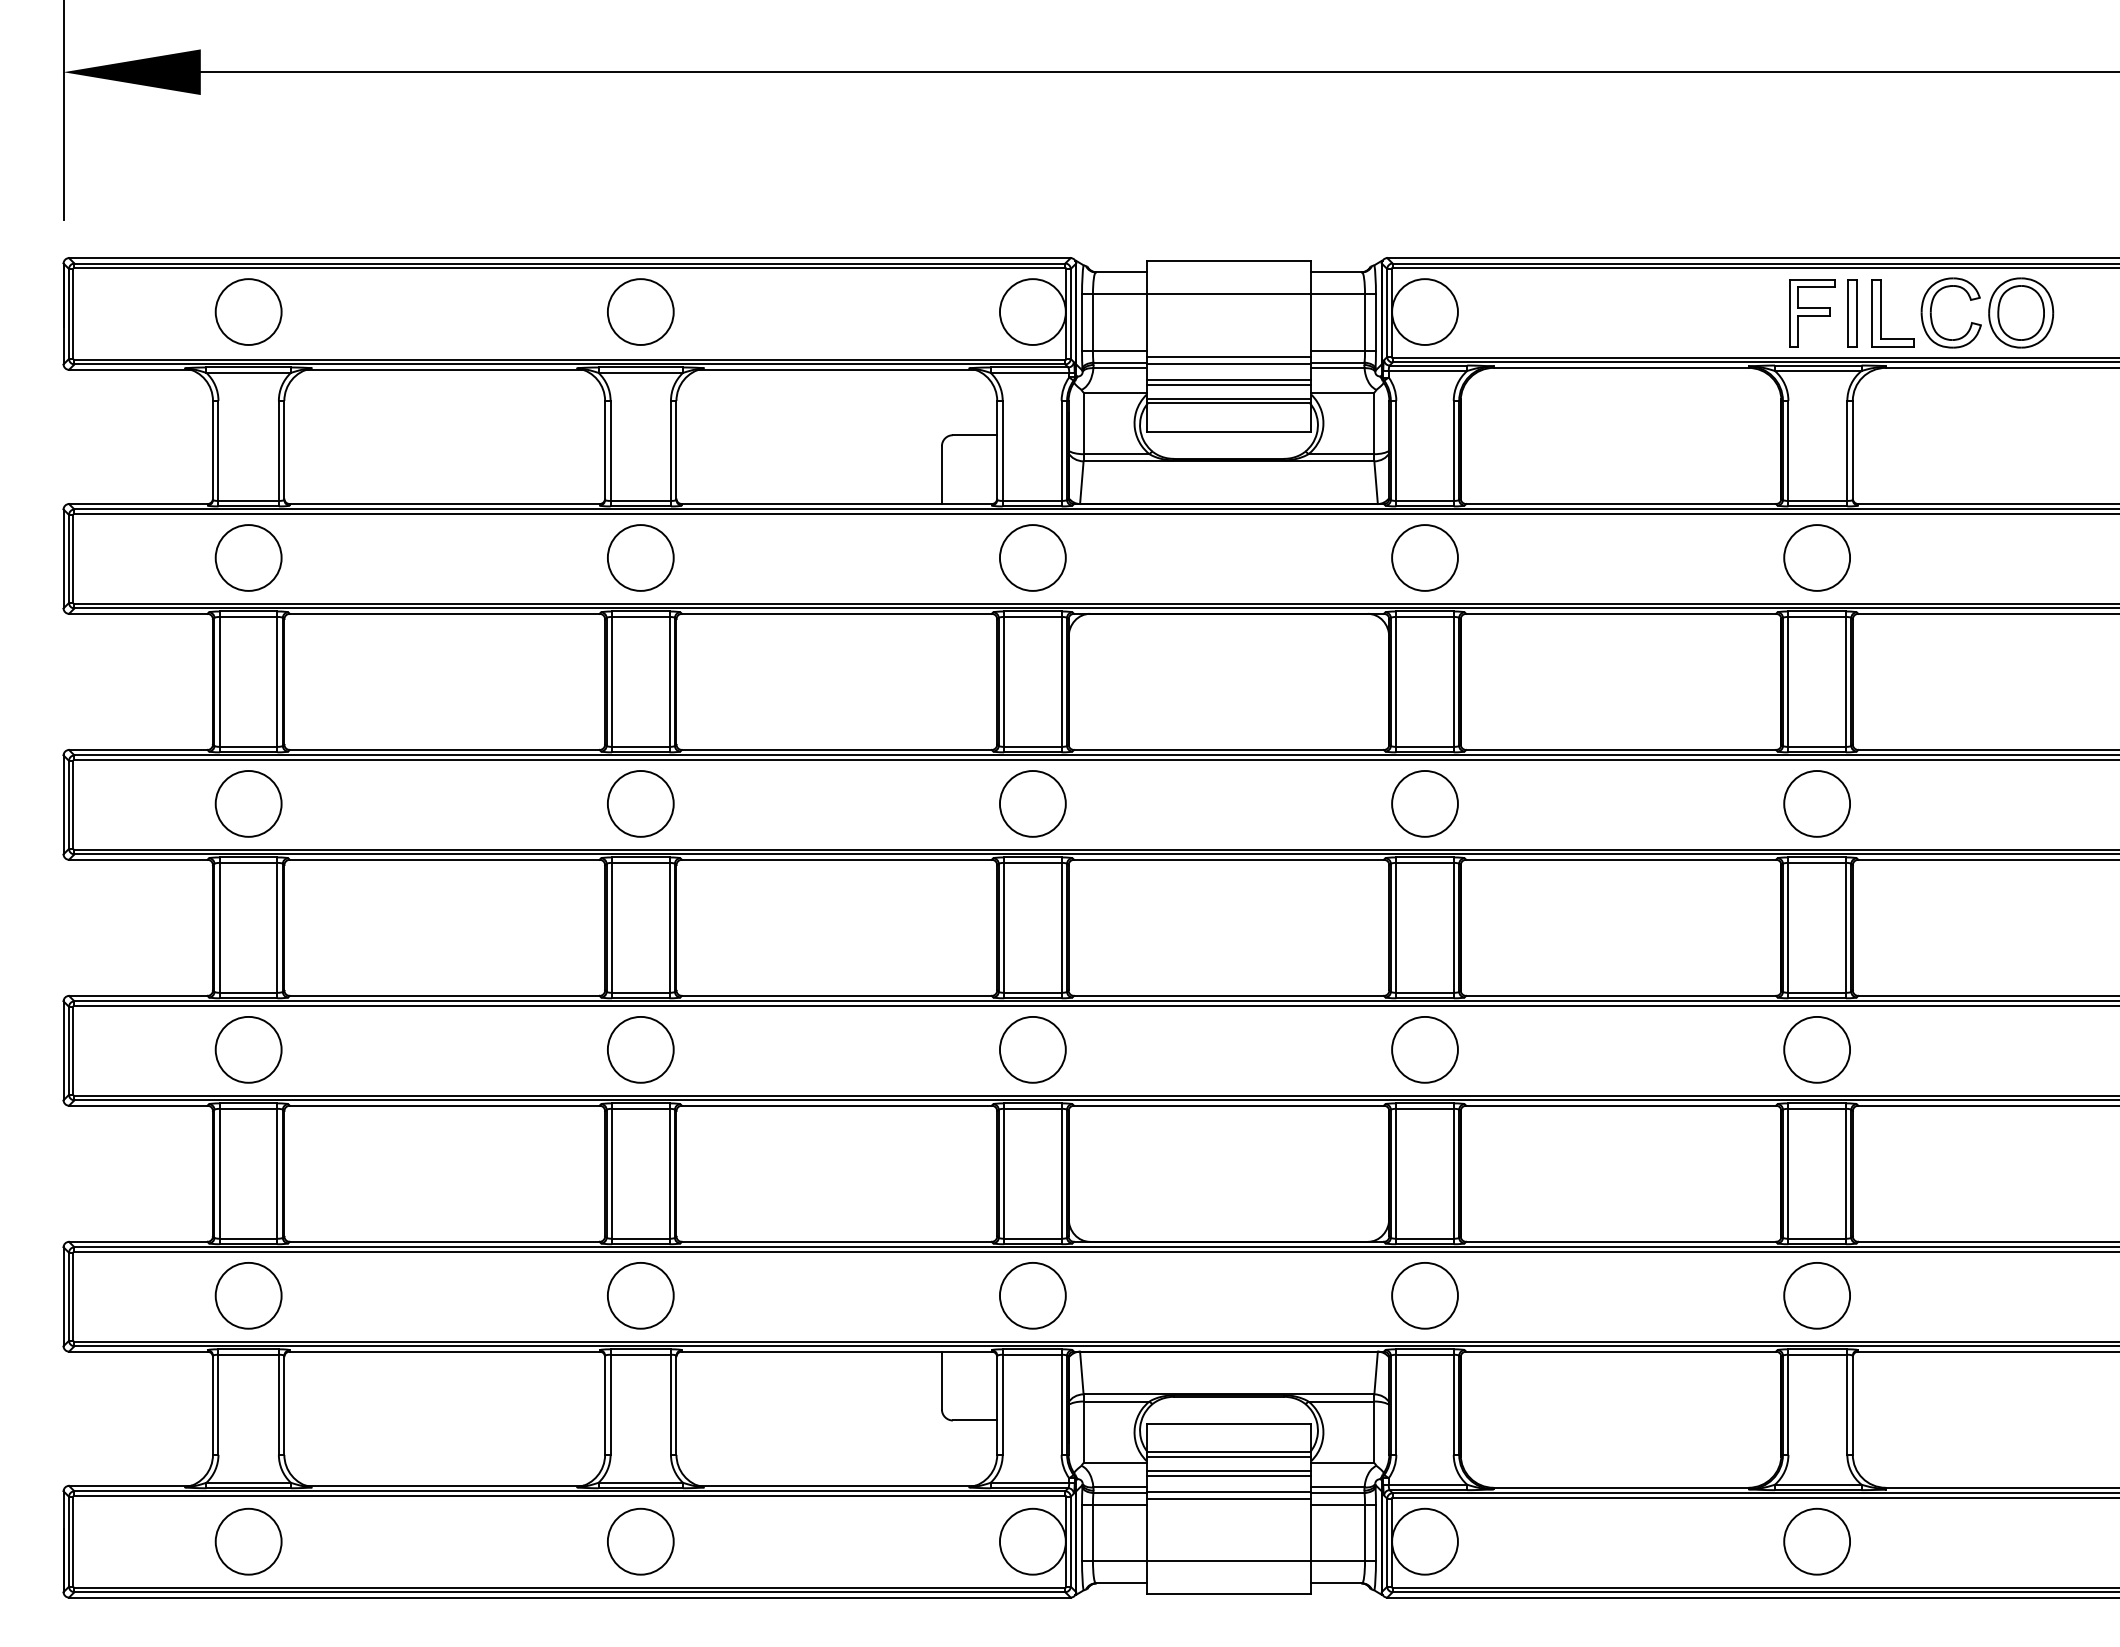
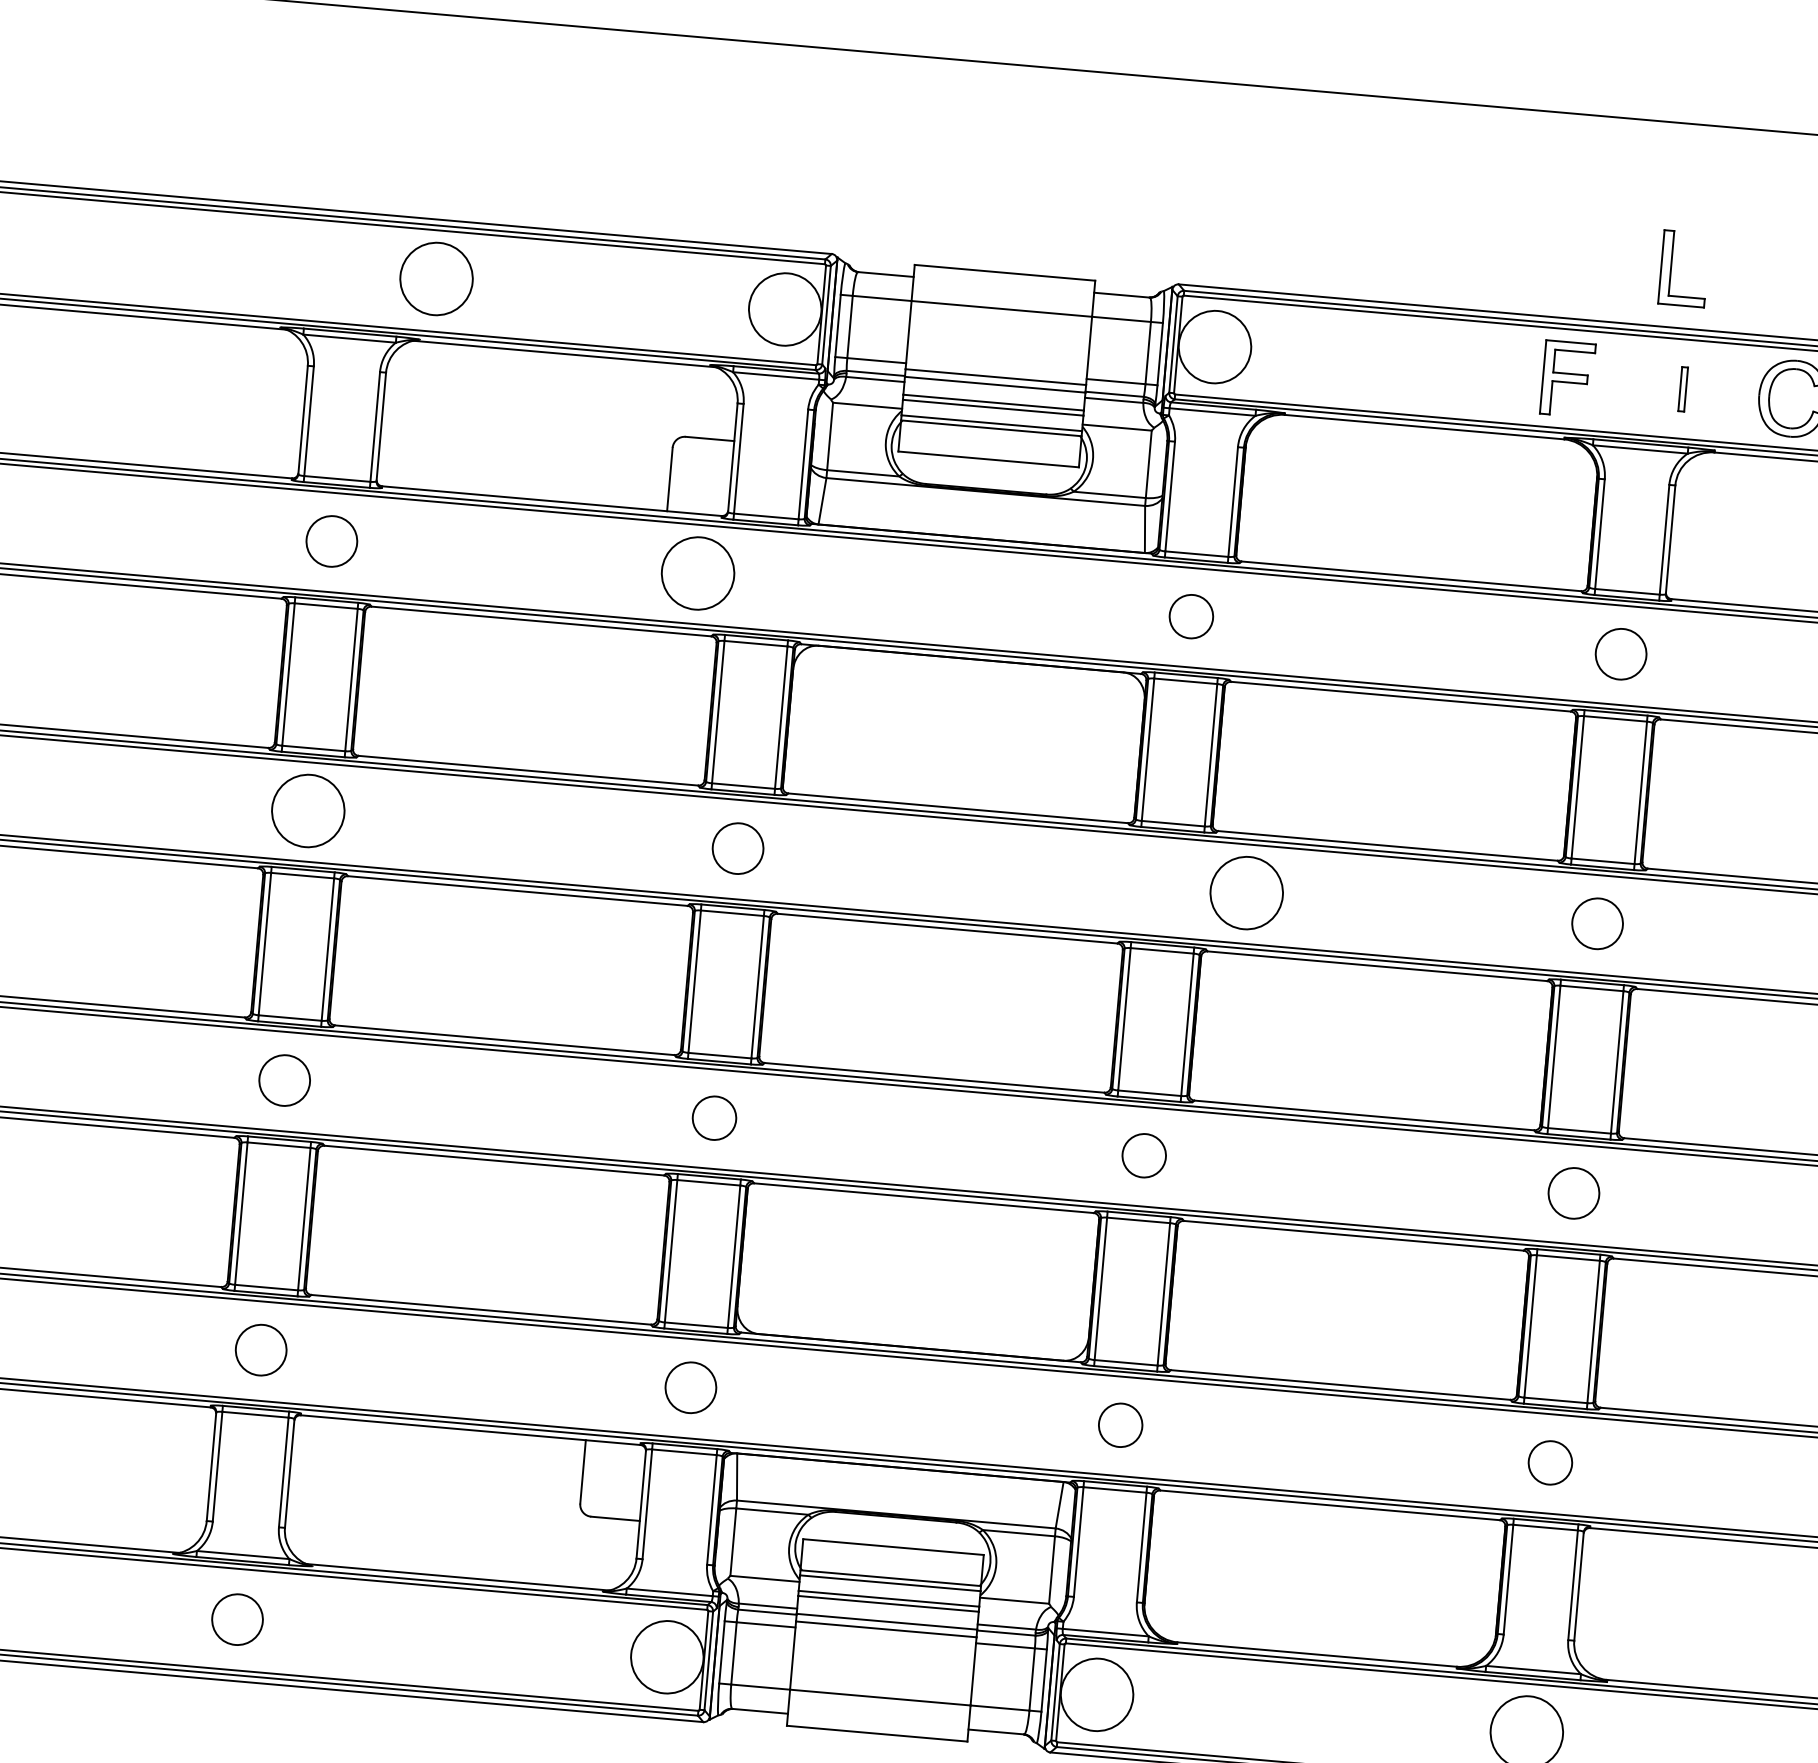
circle: (640, 311) -> (436, 278), moved
part: (1812, 313) -> (1568, 379), moved
part: (1852, 313) -> (1683, 389), size x0.6
part: (1881, 313) -> (1671, 268), moved
circle: (640, 557) -> (331, 540), size x0.7
circle: (1032, 557) -> (697, 572), moved
circle: (1424, 557) -> (1190, 616), size x0.6
circle: (1816, 557) -> (1620, 653), size x0.7
circle: (1032, 803) -> (737, 848), size x0.7
circle: (1424, 803) -> (1246, 892), moved
circle: (1817, 803) -> (1598, 923), size x0.7
circle: (640, 1049) -> (284, 1080), size x0.7
circle: (1032, 1049) -> (714, 1117), size x0.6
circle: (1424, 1049) -> (1143, 1155), size x0.6
circle: (1816, 1049) -> (1573, 1192), size x0.7
circle: (640, 1295) -> (260, 1349), size x0.7
circle: (1032, 1295) -> (690, 1387), size x0.7
circle: (1424, 1295) -> (1120, 1424), size x0.6
circle: (1817, 1295) -> (1550, 1462), size x0.6
circle: (640, 1541) -> (237, 1619), size x0.7

